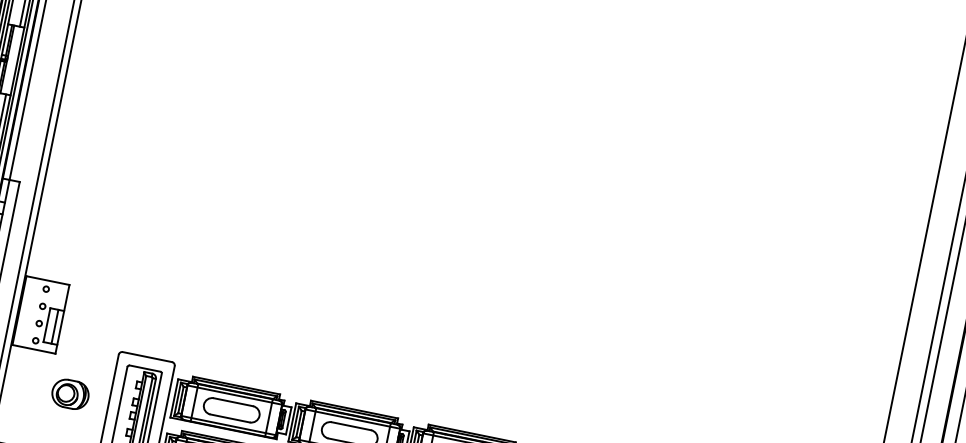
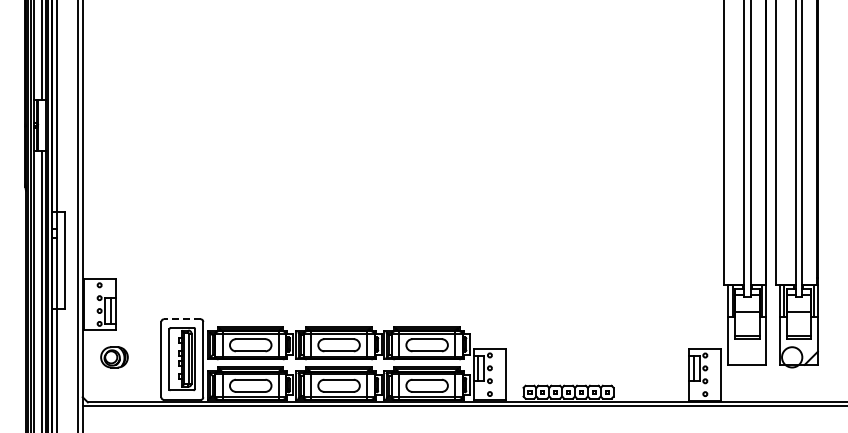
line: (146, 357) -> (181, 319), solid -> dashed
part: (70, 394) -> (114, 357), moved

